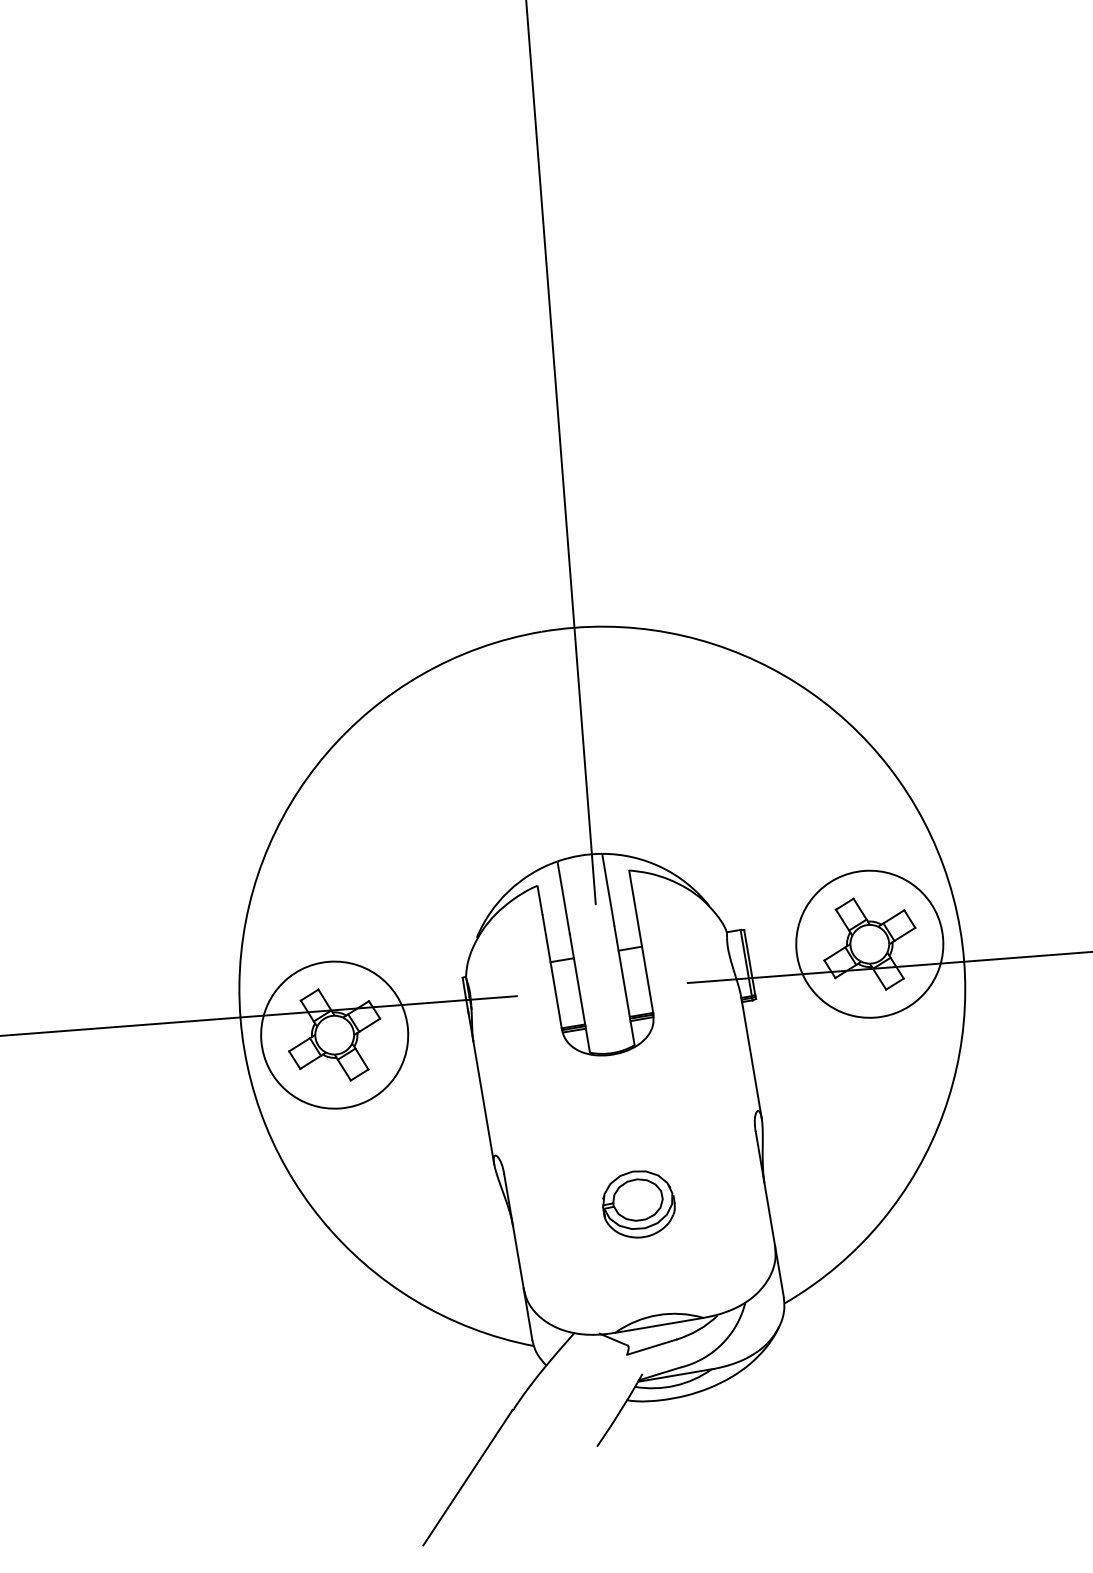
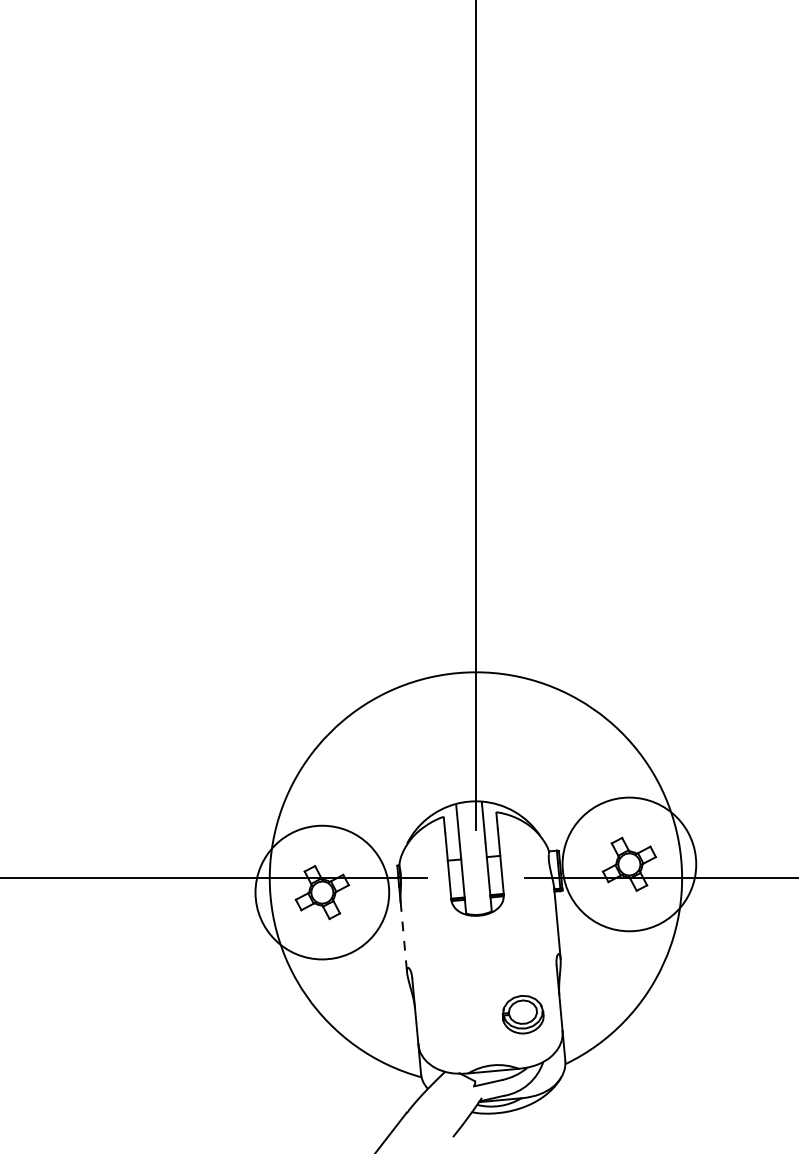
circle: (869, 944) -> (629, 864), size x1.6
circle: (334, 1034) -> (322, 892), size x1.6
line: (483, 1103) -> (403, 937), solid -> dashed
part: (637, 1204) -> (522, 1014), moved

